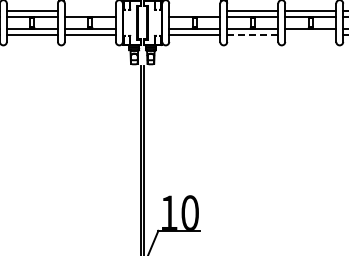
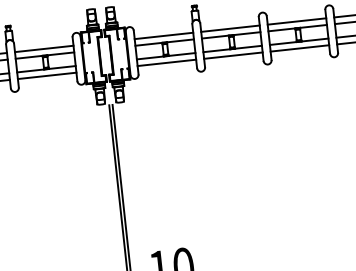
line: (89, 11) -> (43, 49), added
line: (194, 11) -> (163, 36), added
line: (252, 34) -> (233, 55), dashed -> solid
line: (310, 34) -> (299, 48), added

